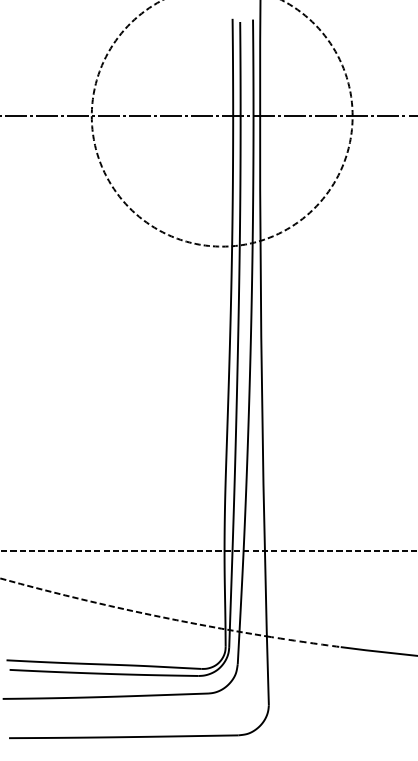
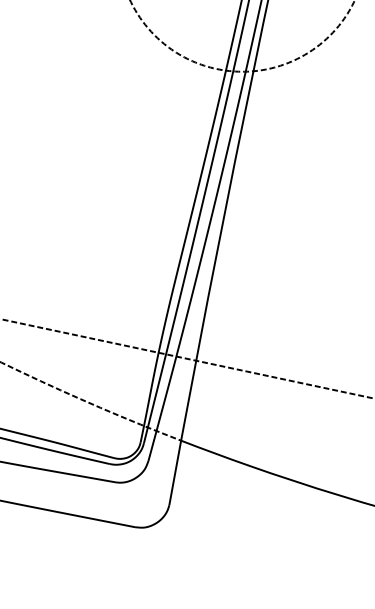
arc: (303, 642) -> (214, 453), dashed -> solid

